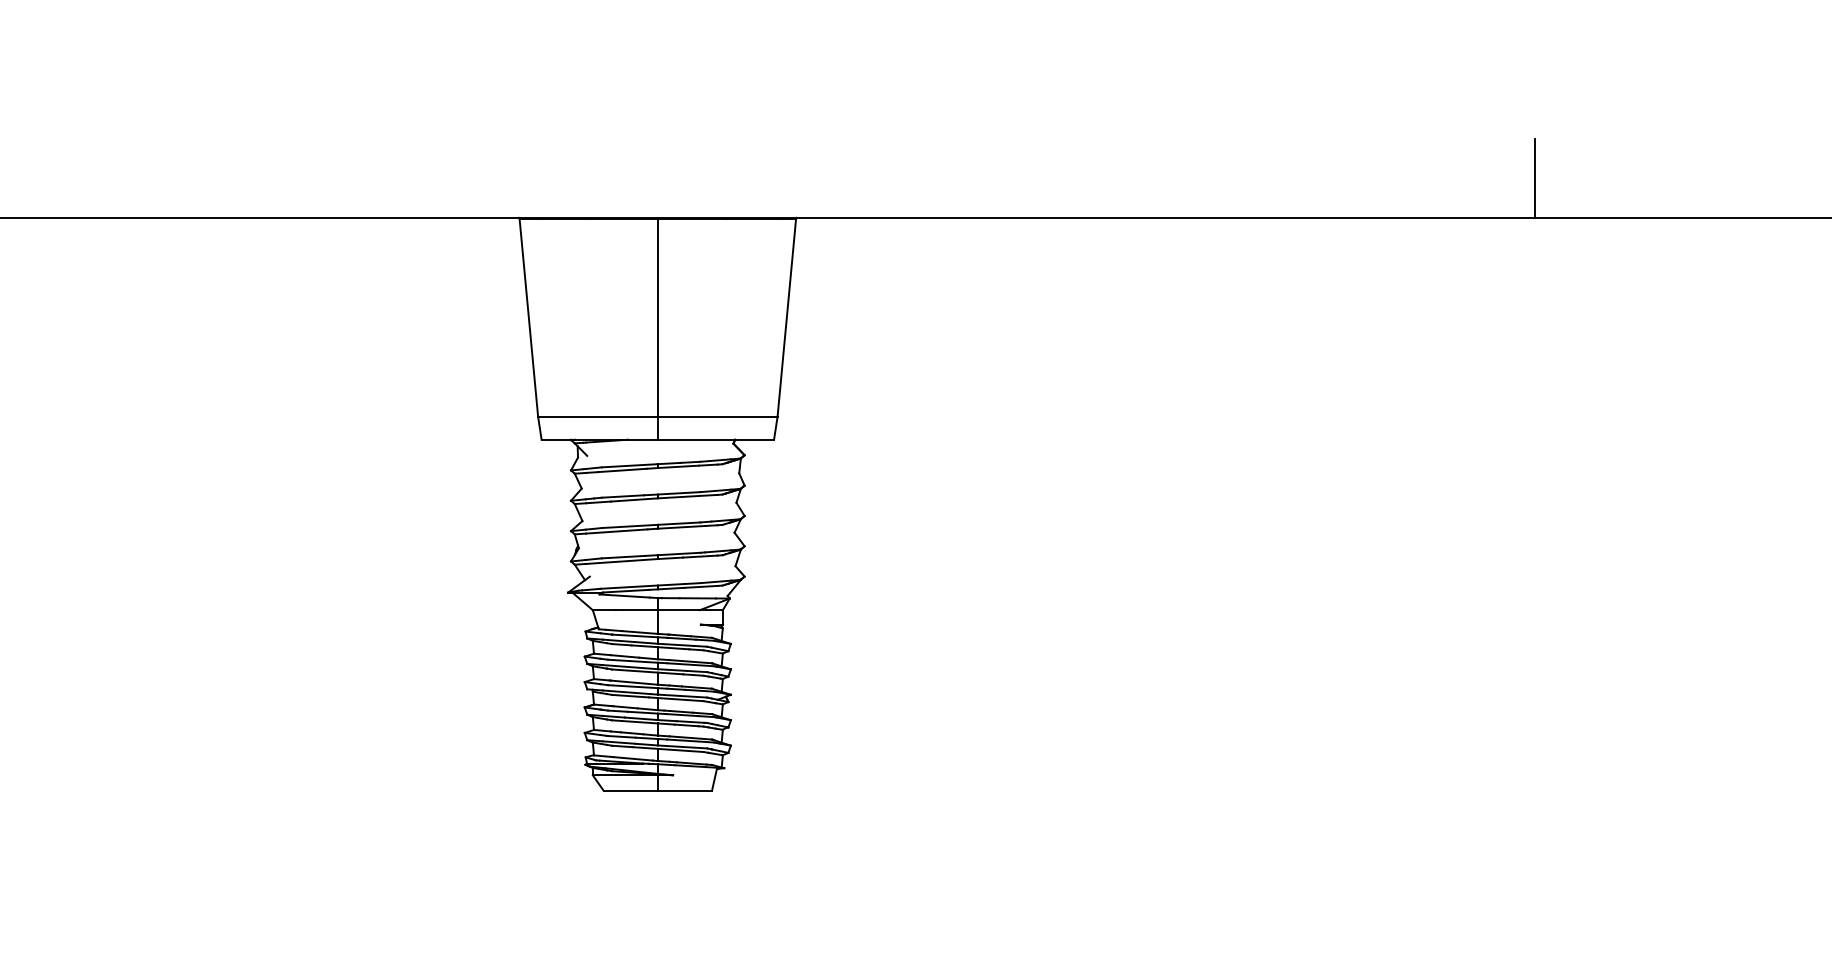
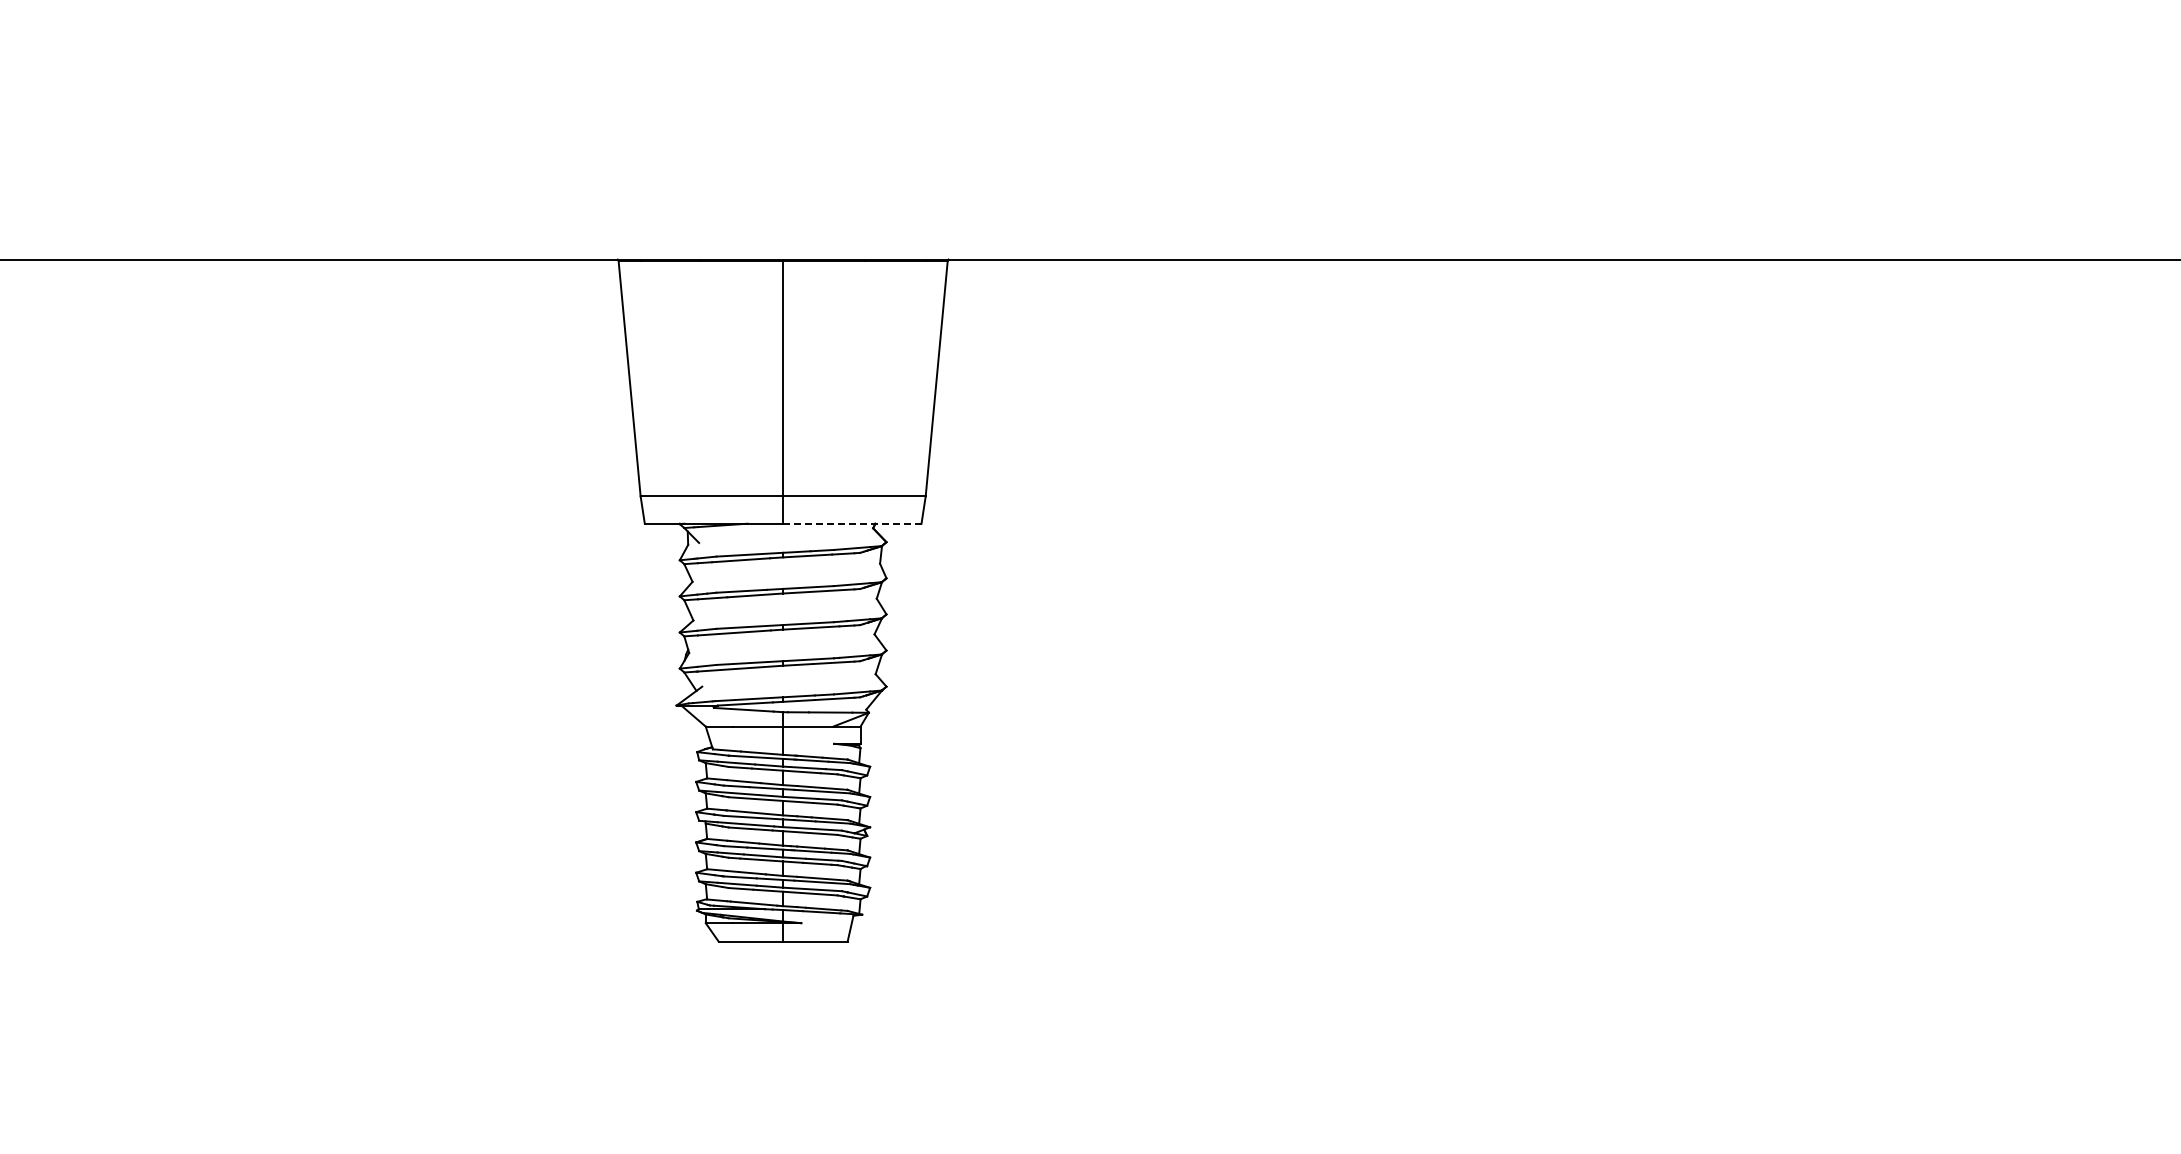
line: (1535, 178) -> (1827, 212), removed
line: (716, 439) -> (852, 523), solid -> dashed

